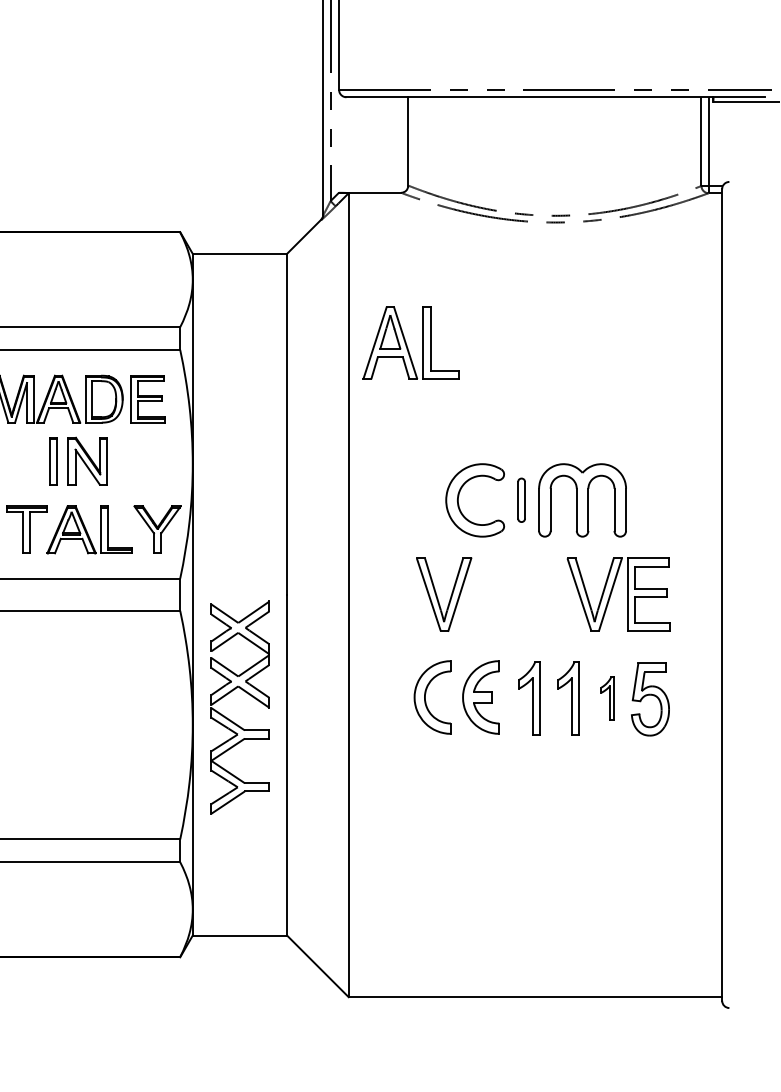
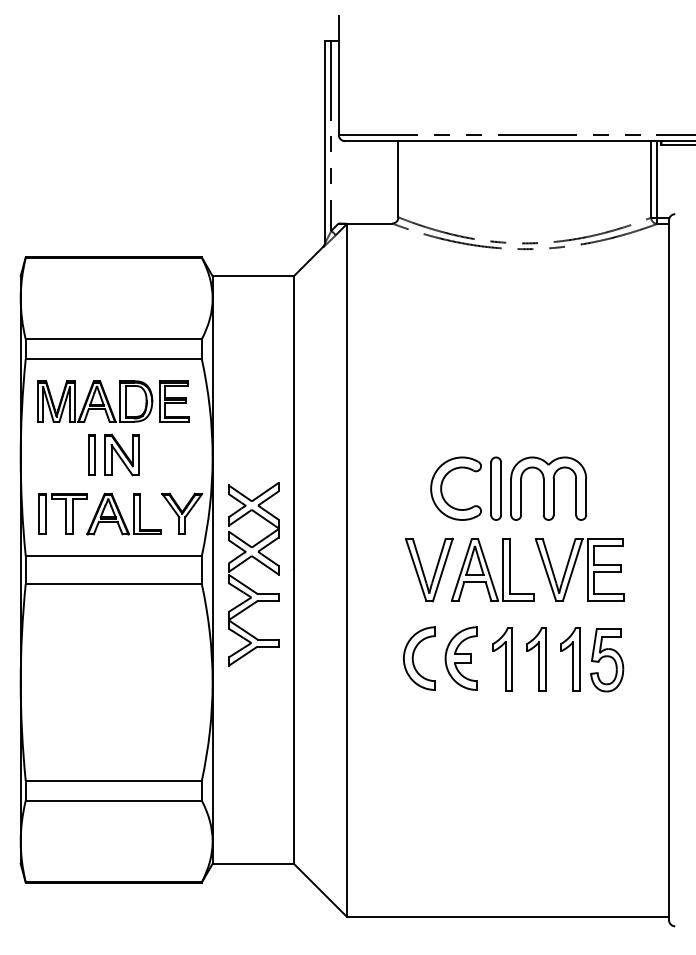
part: (410, 342) -> (492, 569), moved
part: (520, 500) -> (495, 488), size x1.67
part: (607, 698) -> (570, 659), size x1.67
part: (230, 719) -> (245, 584), moved

